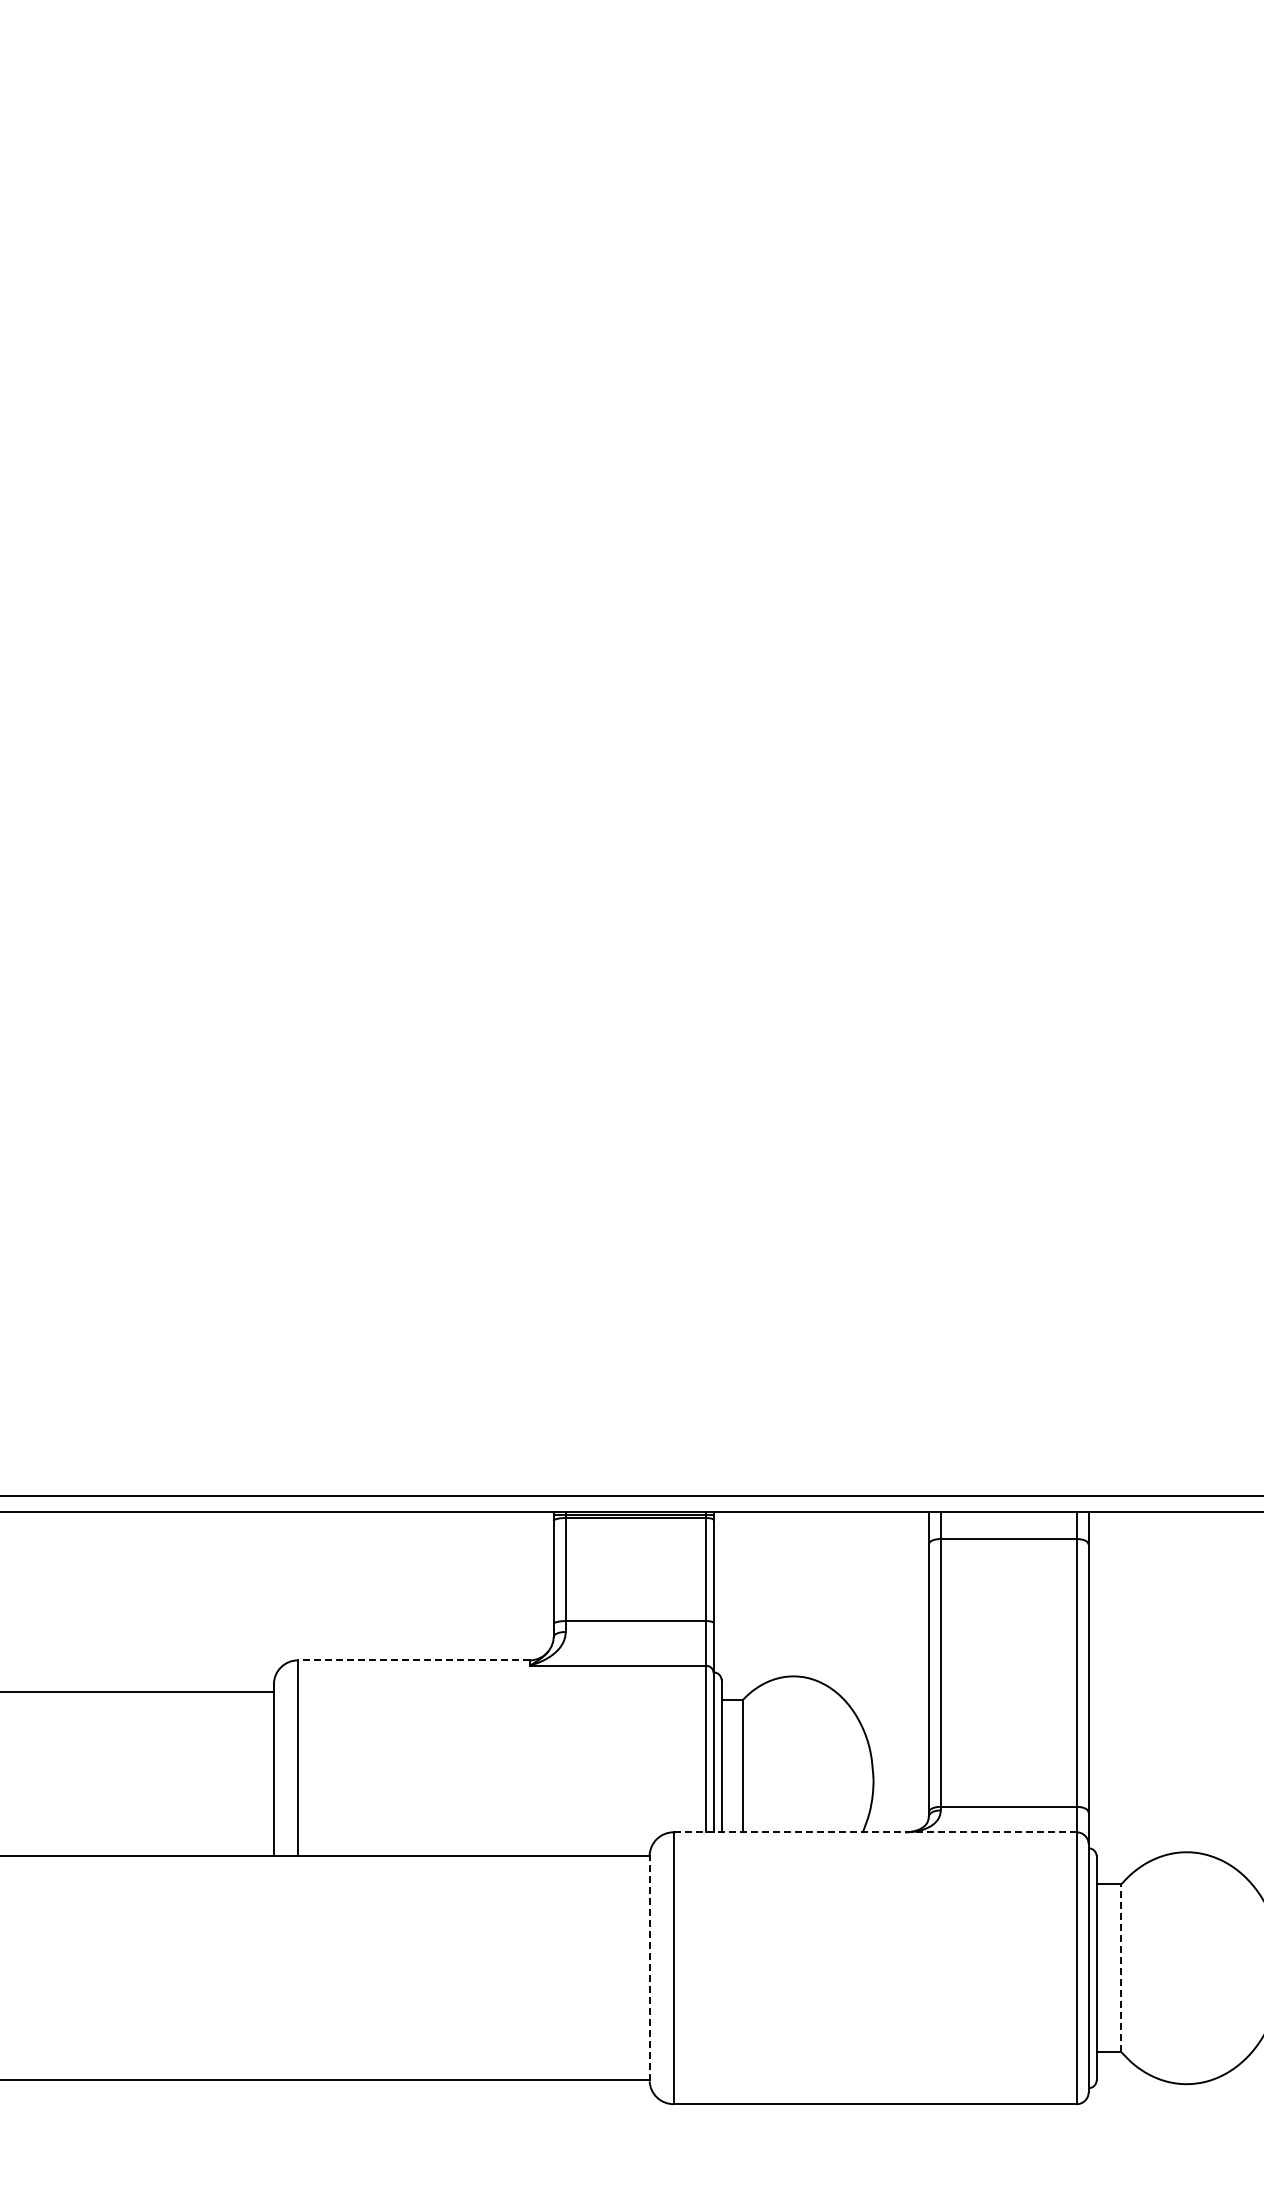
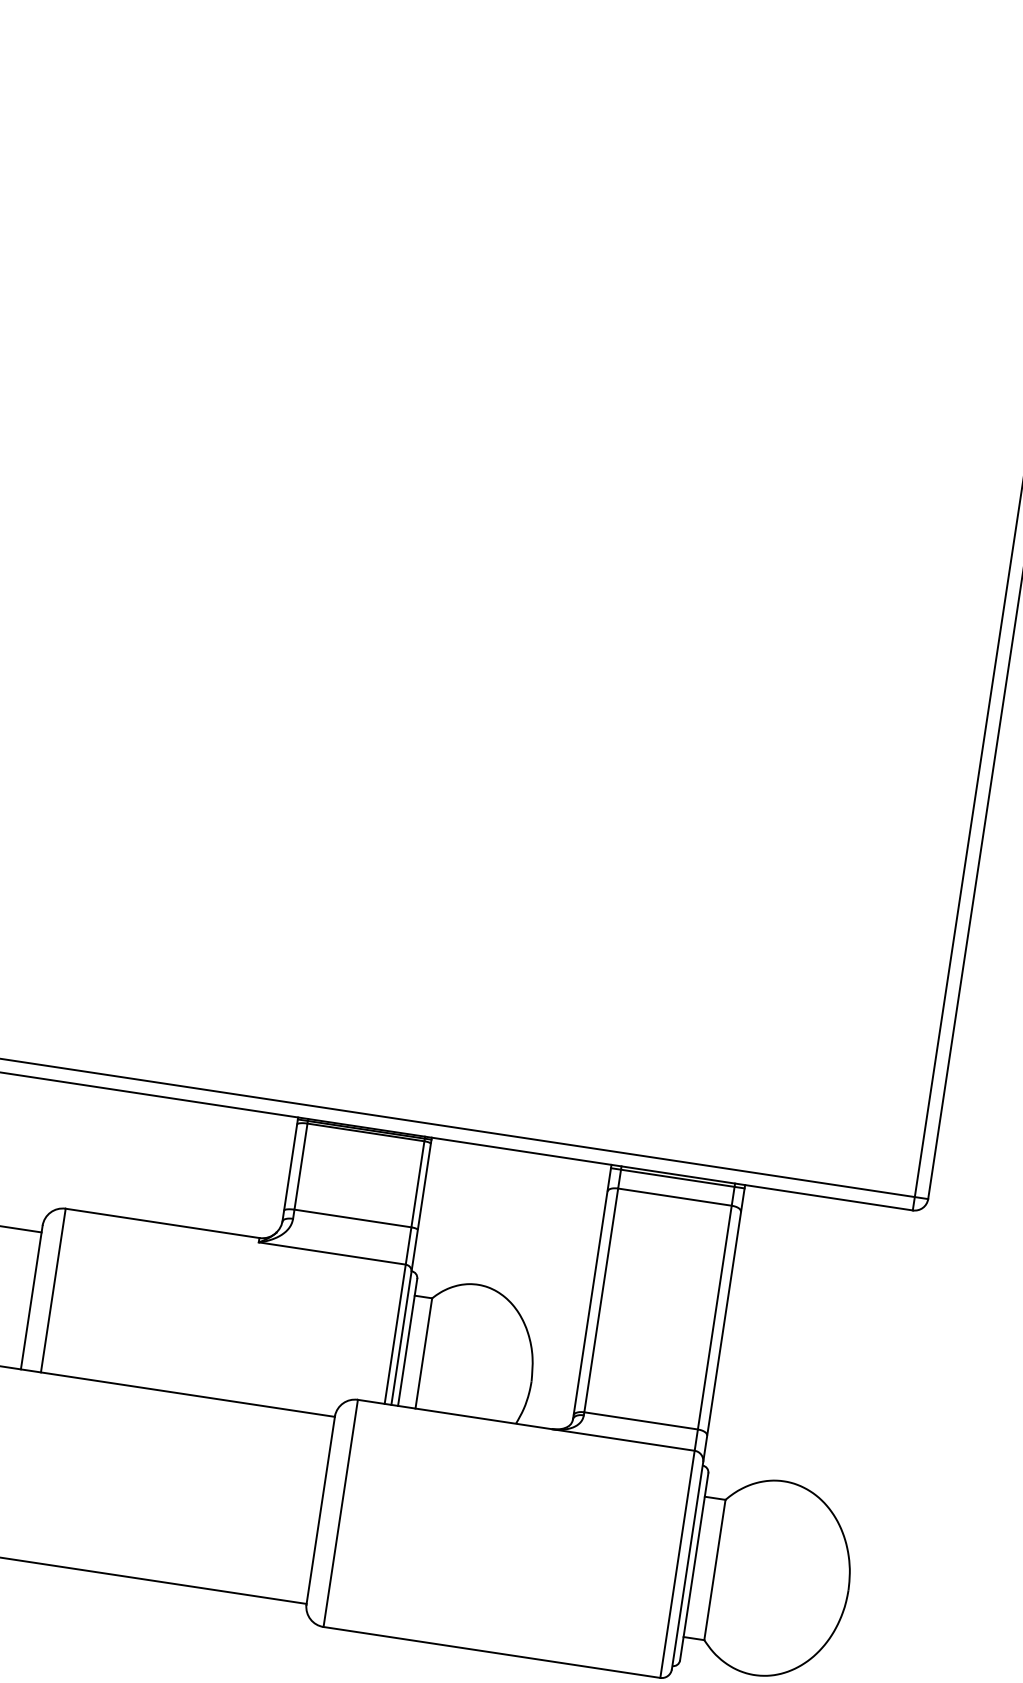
line: (1008, 1516) -> (677, 1178), added
line: (413, 1660) -> (162, 1223), dashed -> solid
line: (875, 1832) -> (526, 1425), dashed -> solid
line: (649, 1967) -> (320, 1509), dashed -> solid
line: (1121, 1968) -> (714, 1570), dashed -> solid

